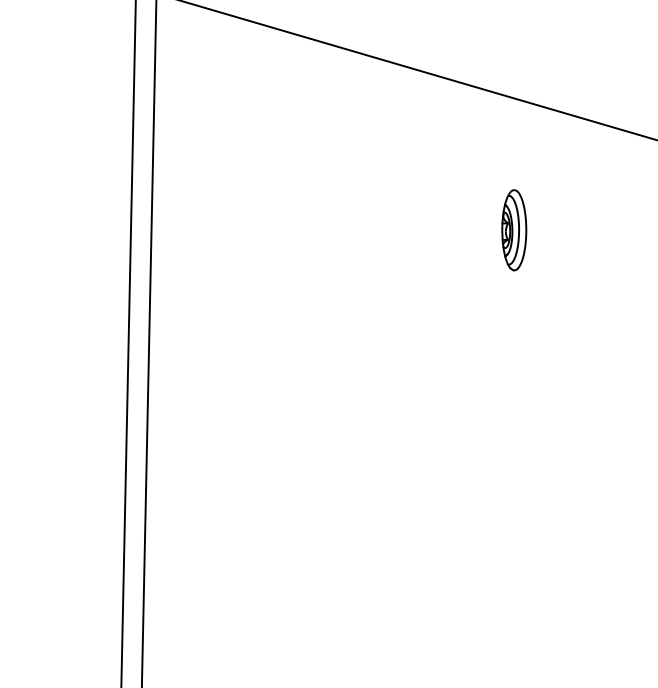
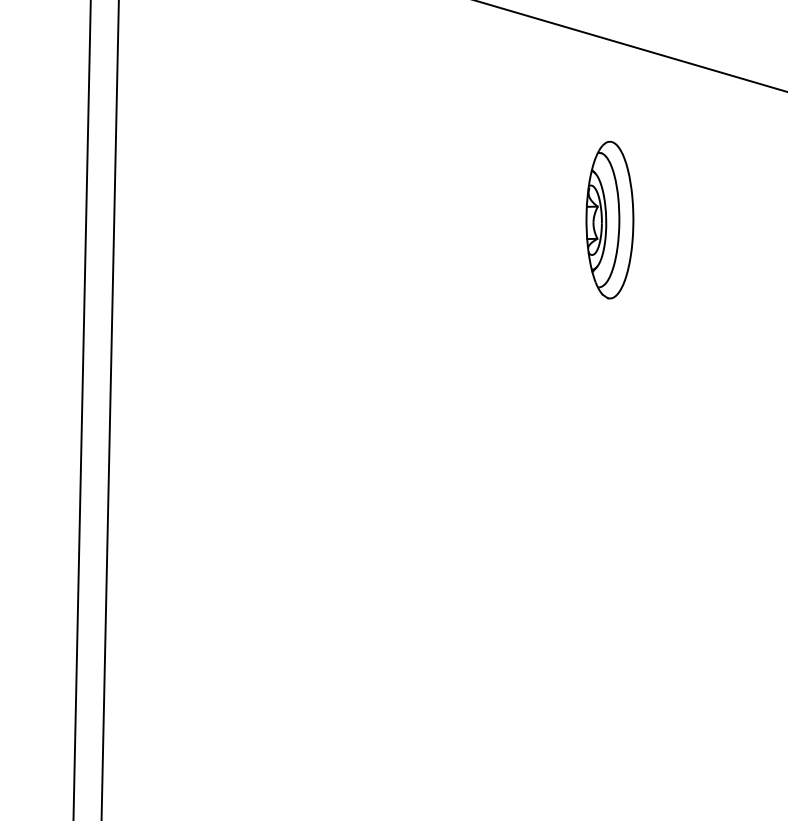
part: (514, 230) -> (610, 220), size x1.43

